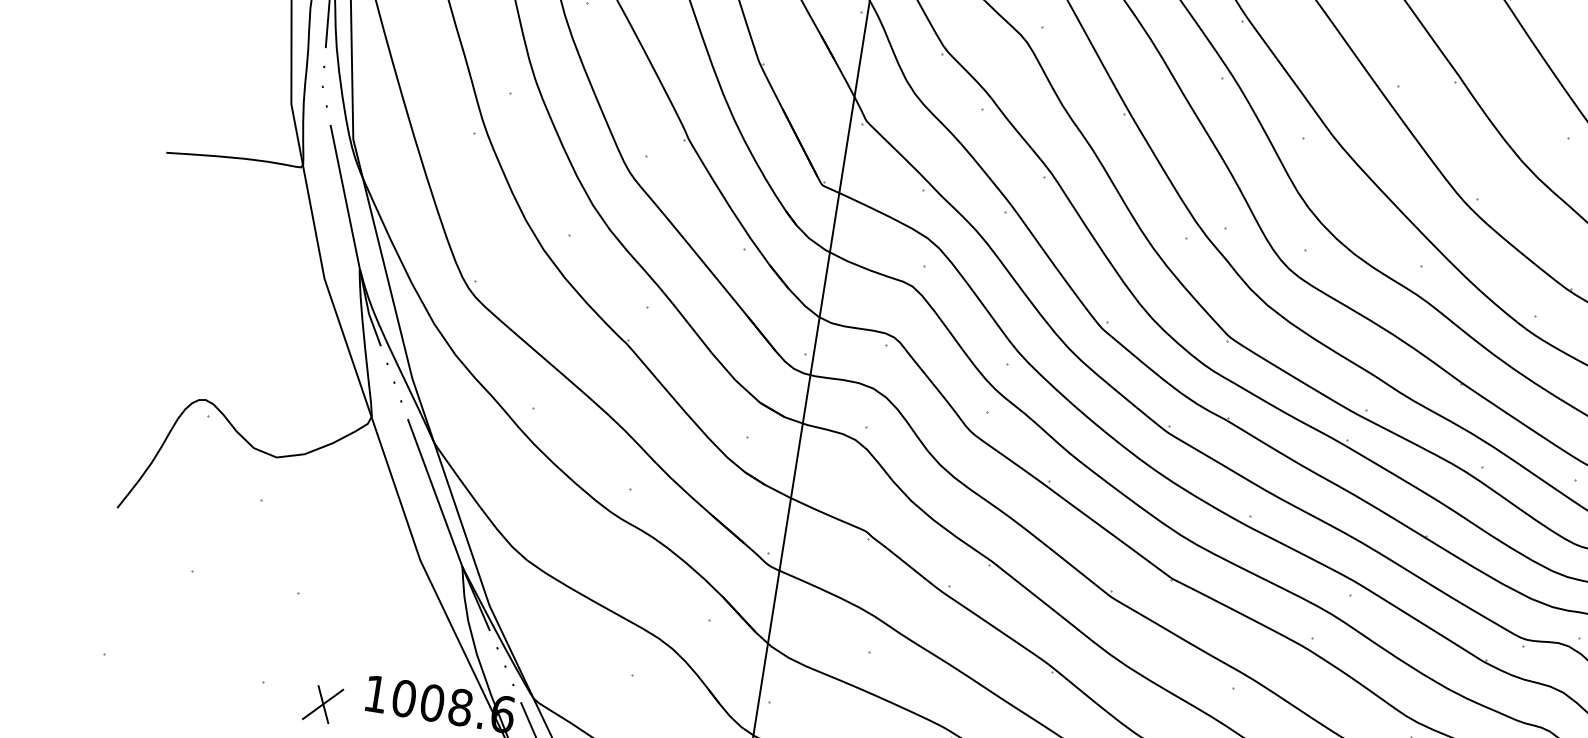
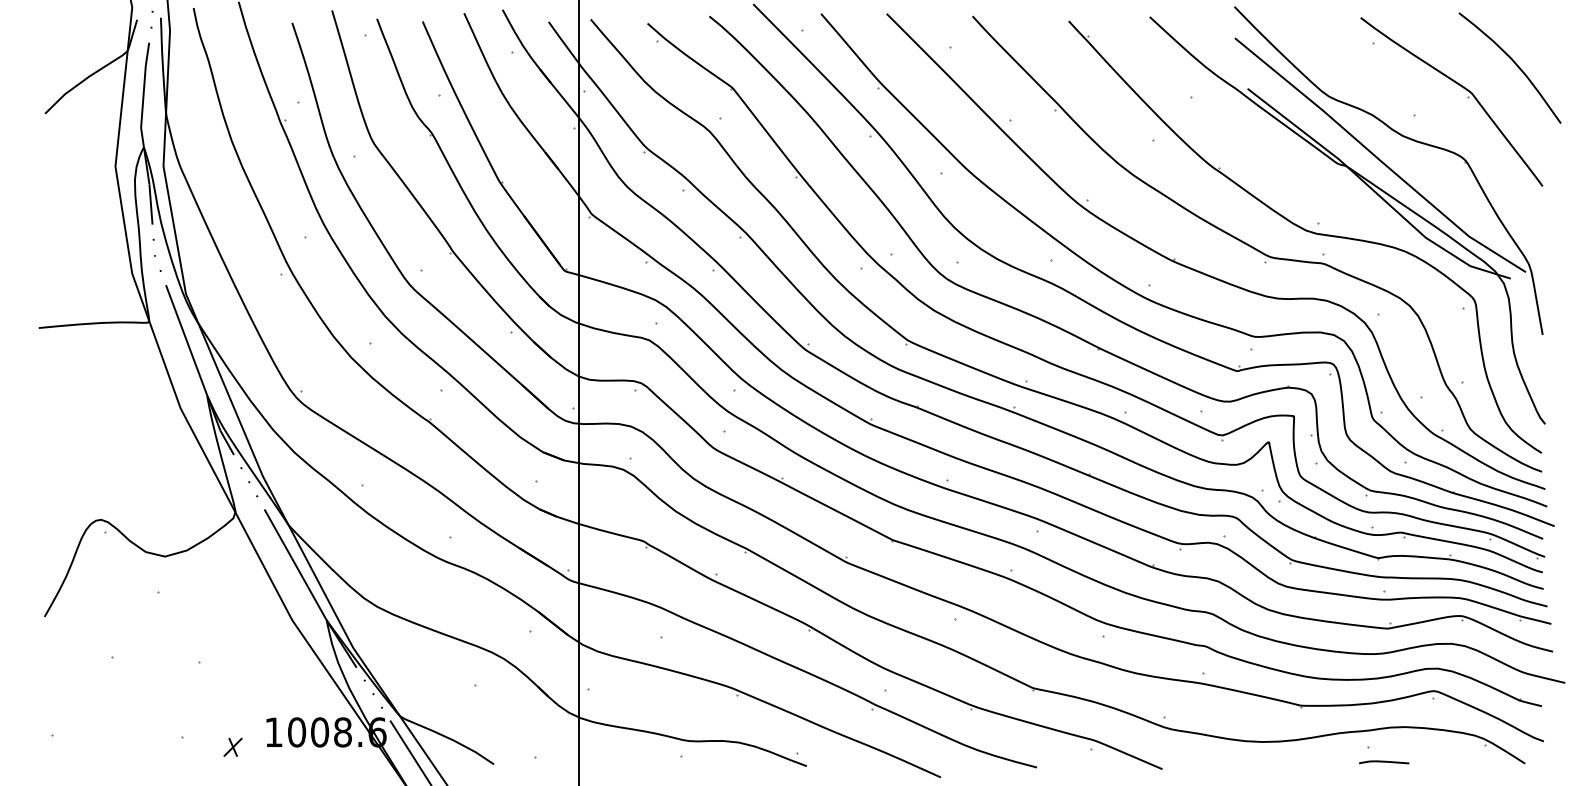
part: (322, 704) -> (232, 747), size x0.6

